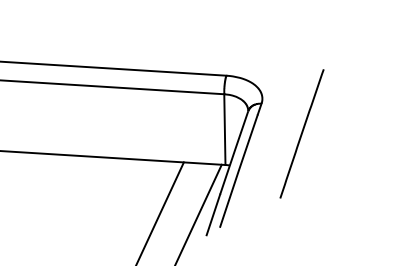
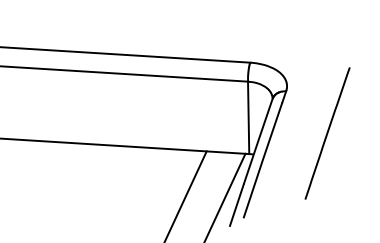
line: (301, 133) -> (327, 133), moved

